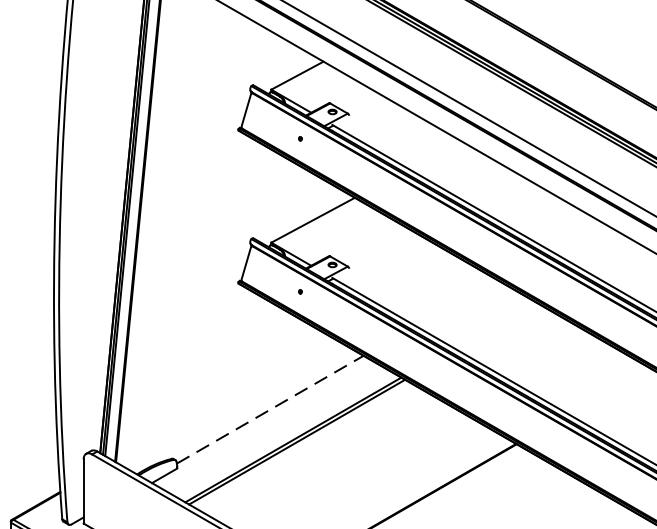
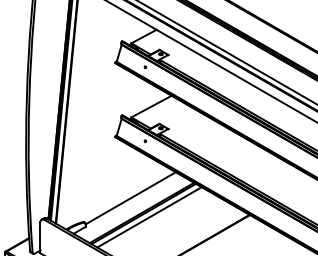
line: (271, 410) -> (131, 198), dashed -> solid
line: (308, 449) -> (149, 217), added

